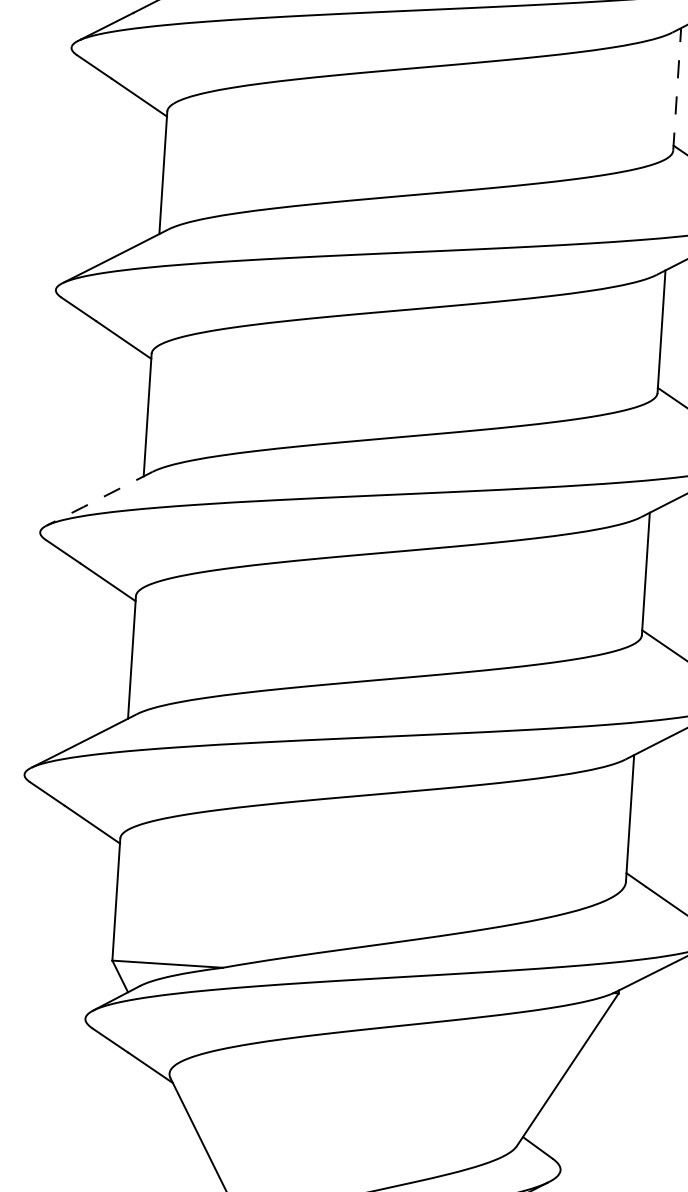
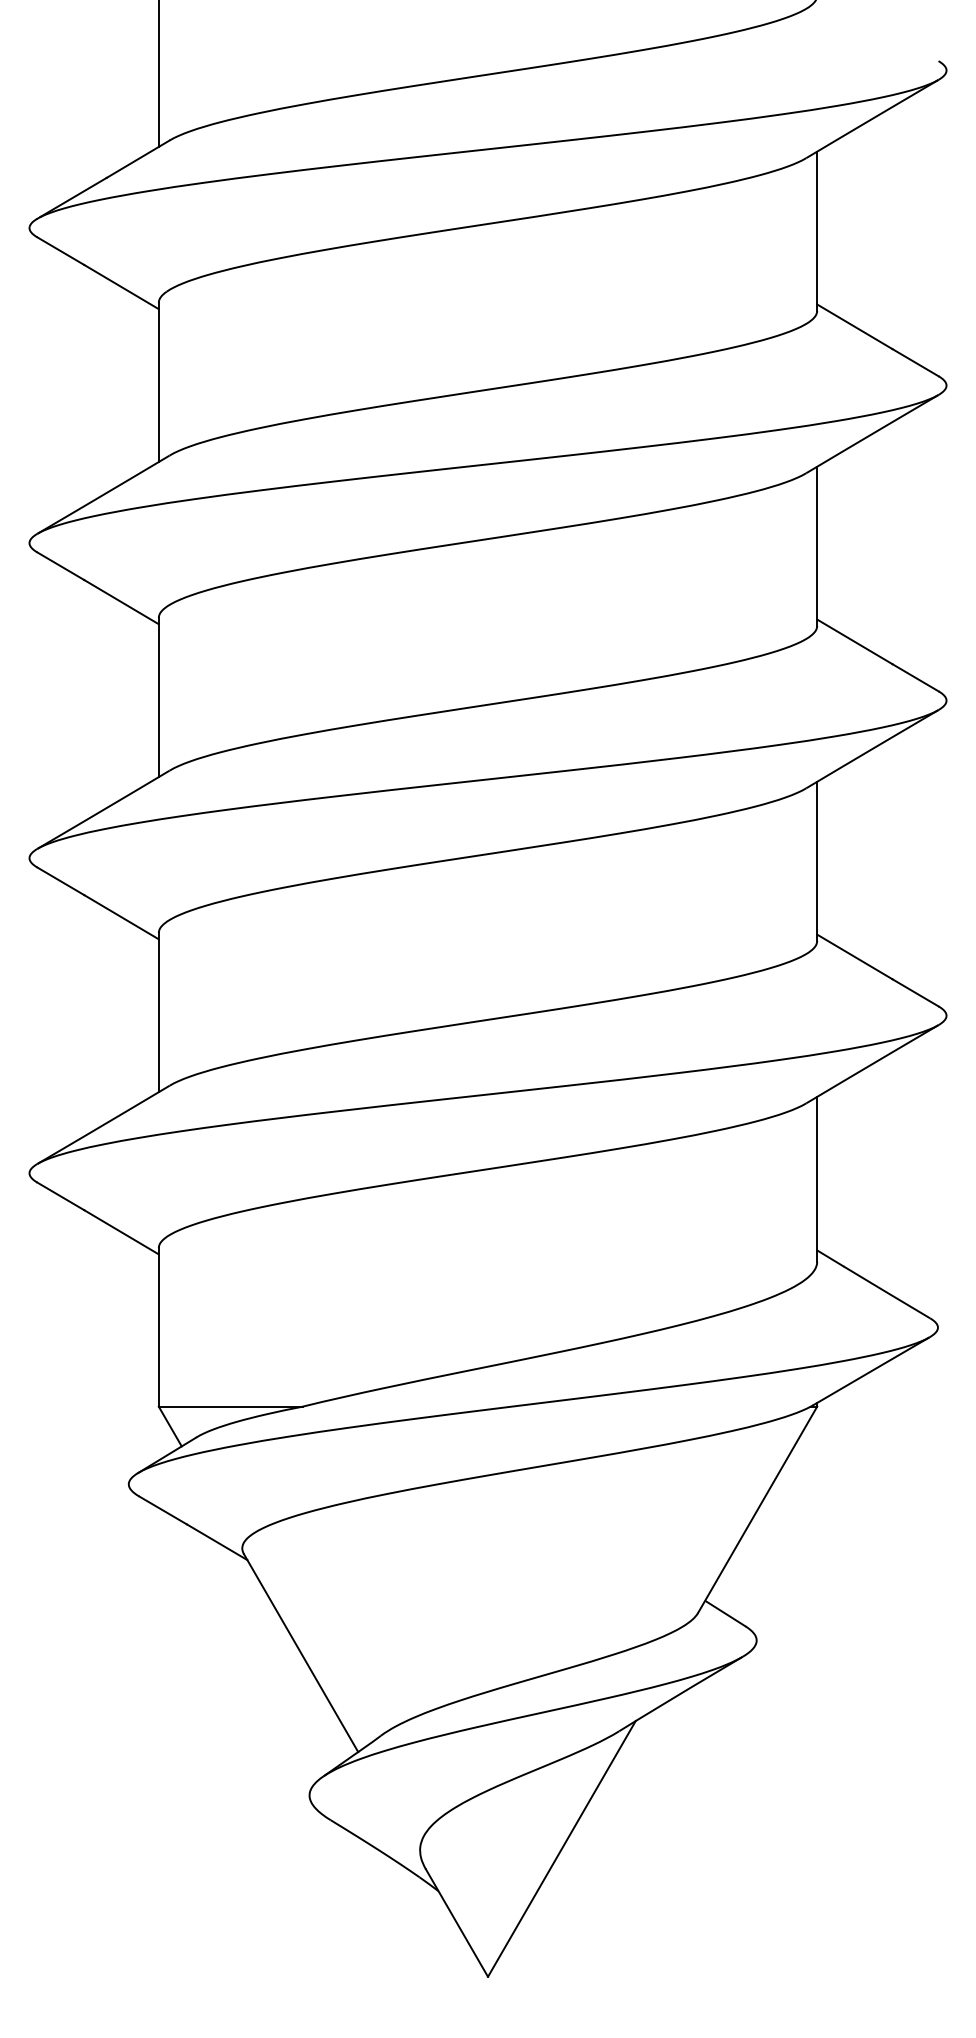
line: (677, 89) -> (817, 231), dashed -> solid
line: (99, 499) -> (103, 810), dashed -> solid

